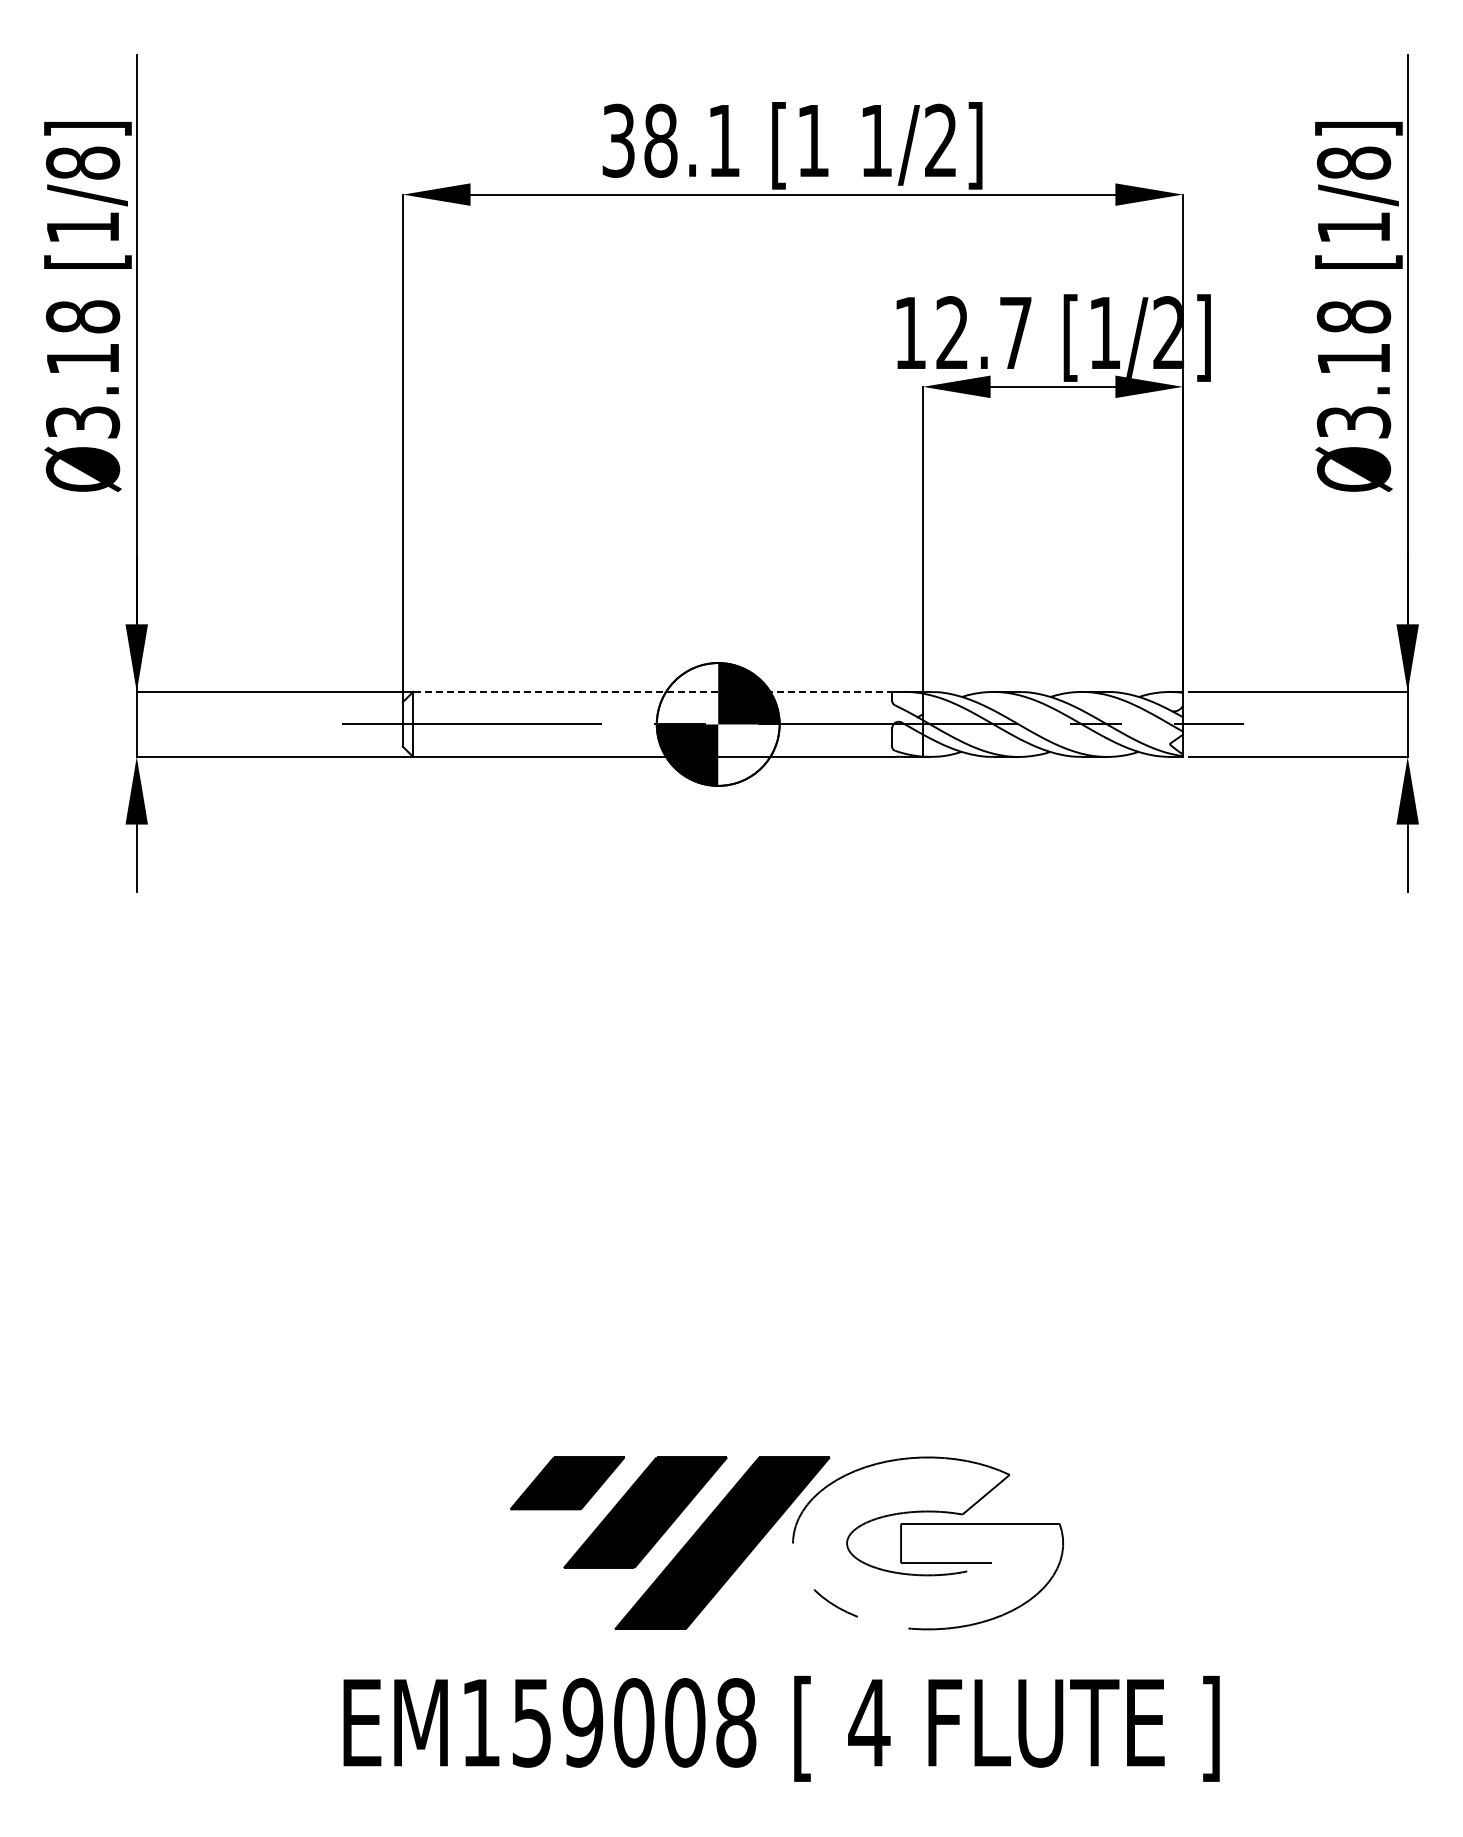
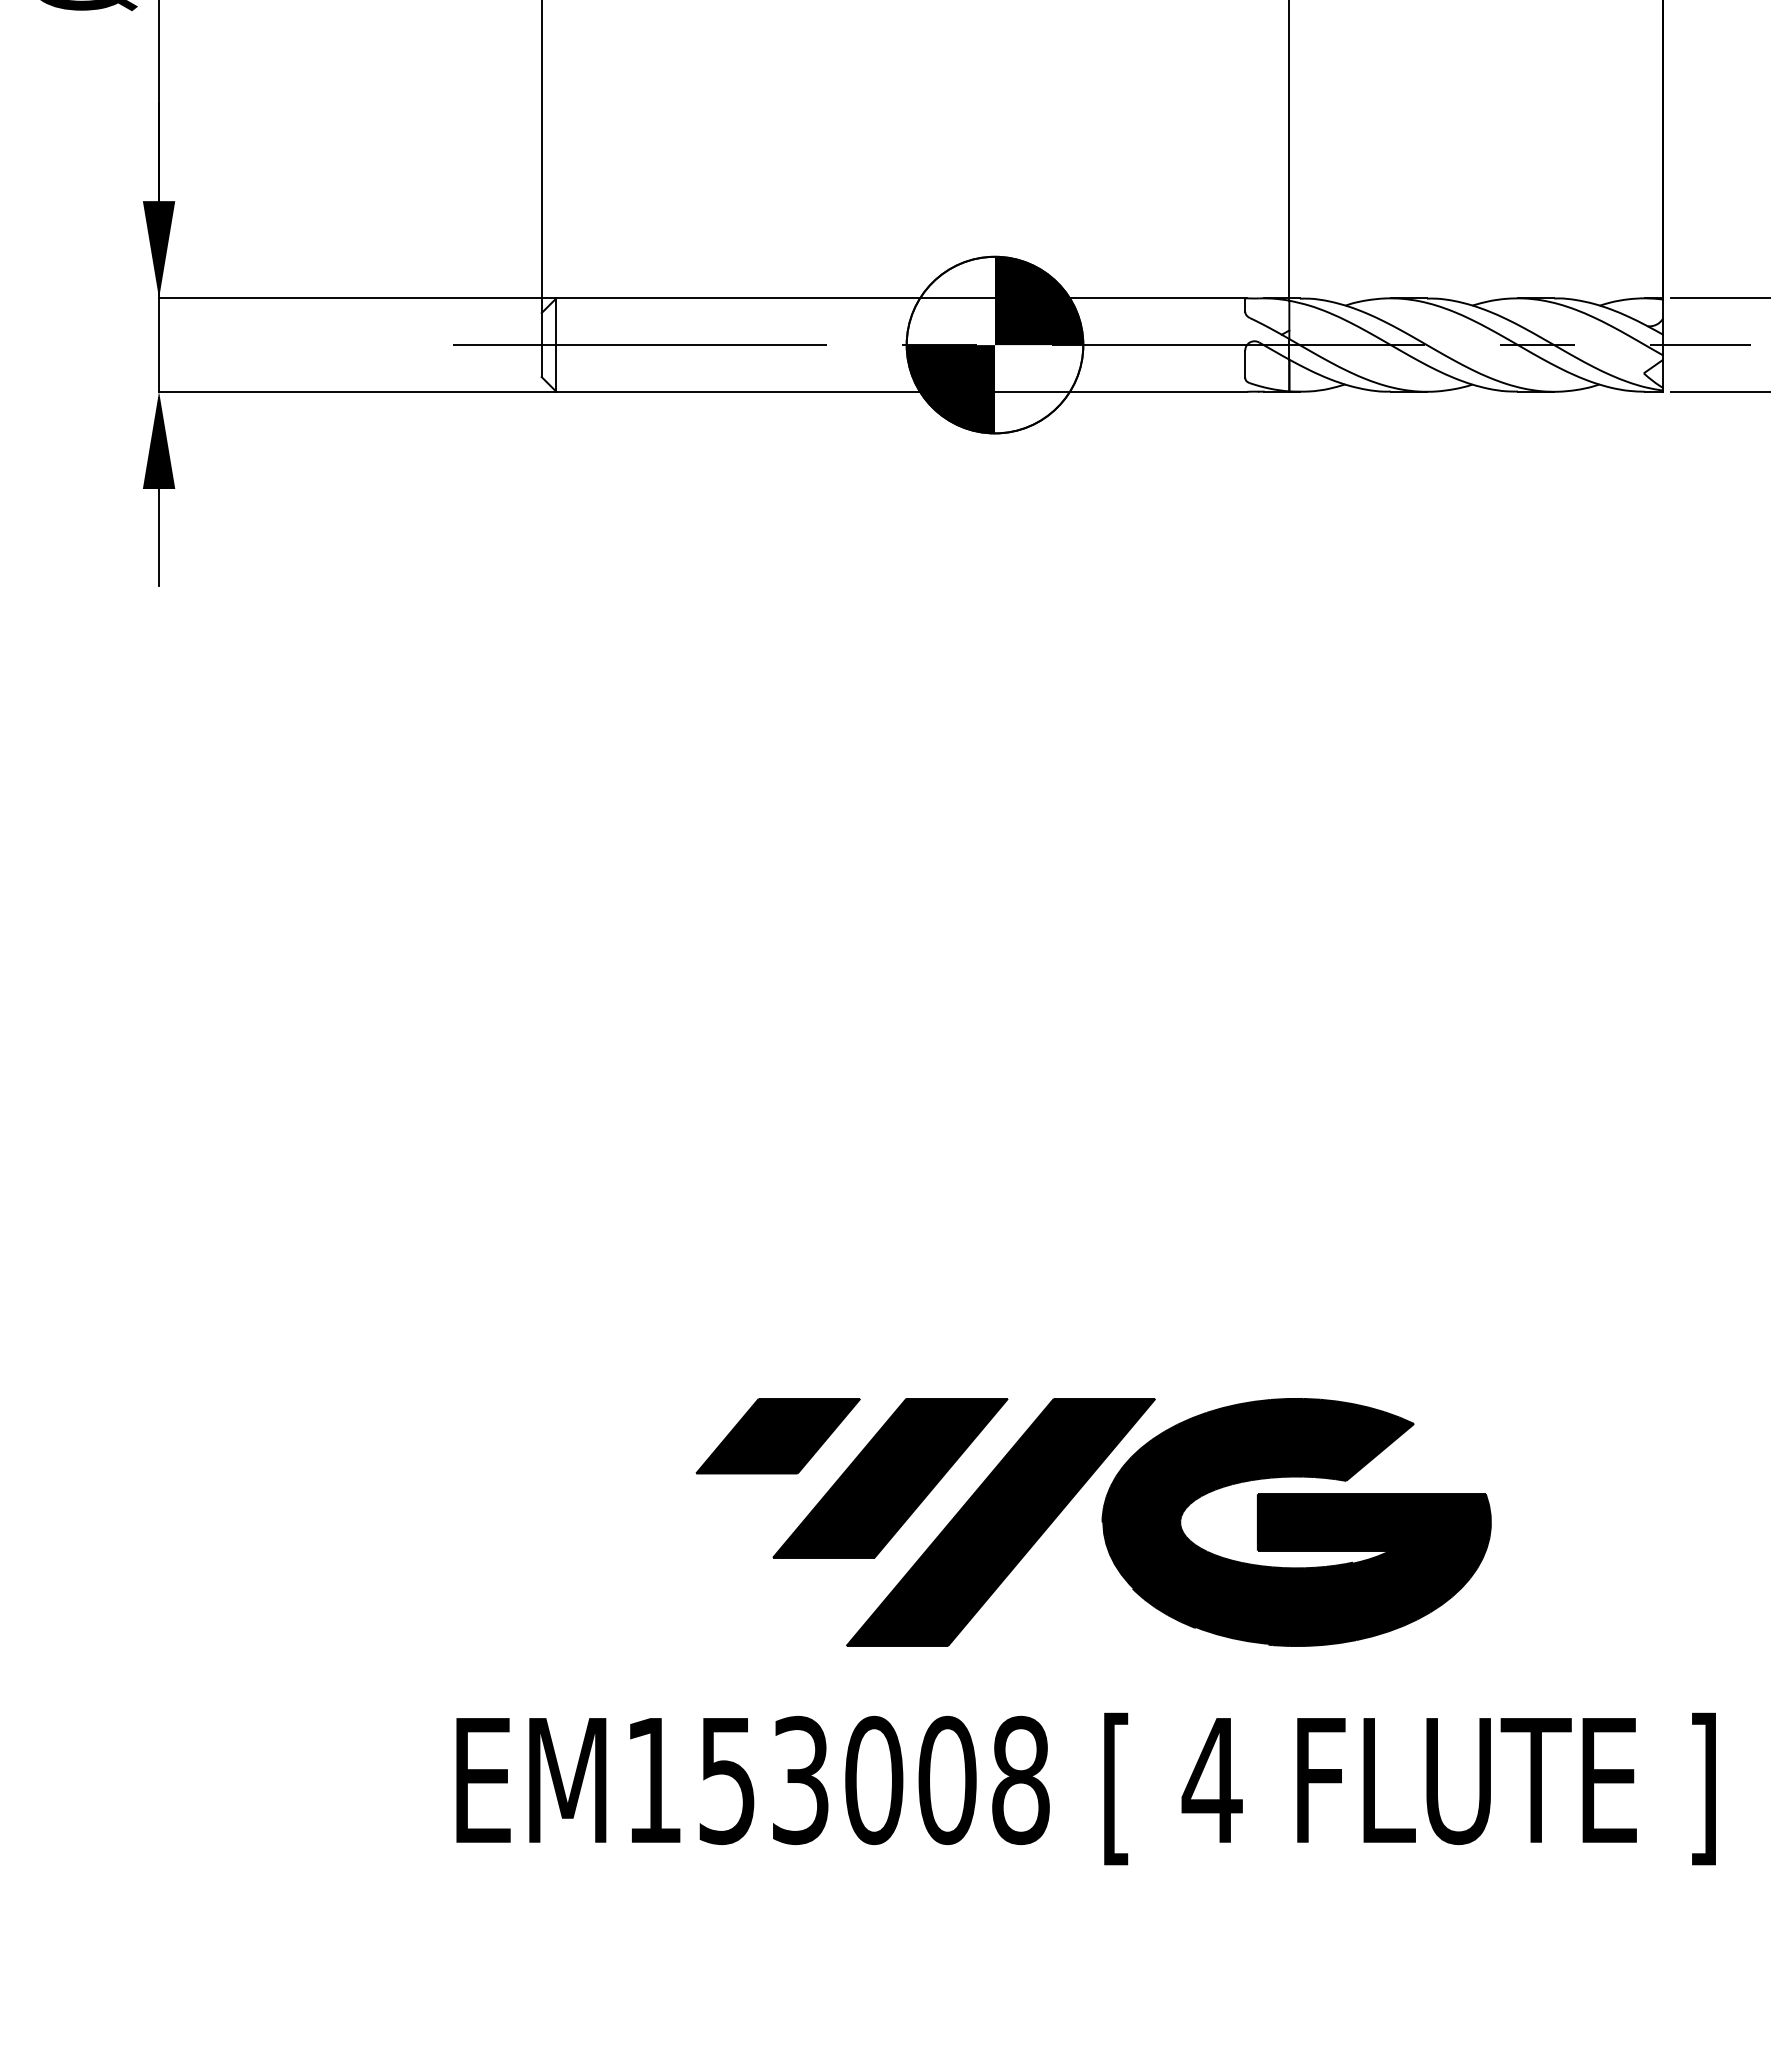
line: (652, 691) -> (900, 297), dashed -> solid
fill: (928, 1543) -> (1297, 1522), added
text: (582, 1722) -> (799, 1779), EM159008 -> EM153008

